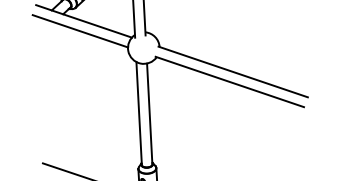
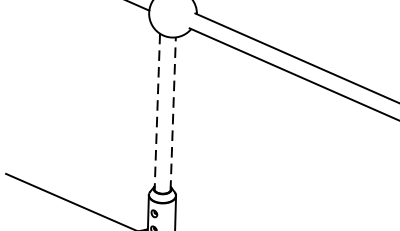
line: (139, 113) -> (157, 111), solid -> dashed
line: (149, 114) -> (172, 114), solid -> dashed

